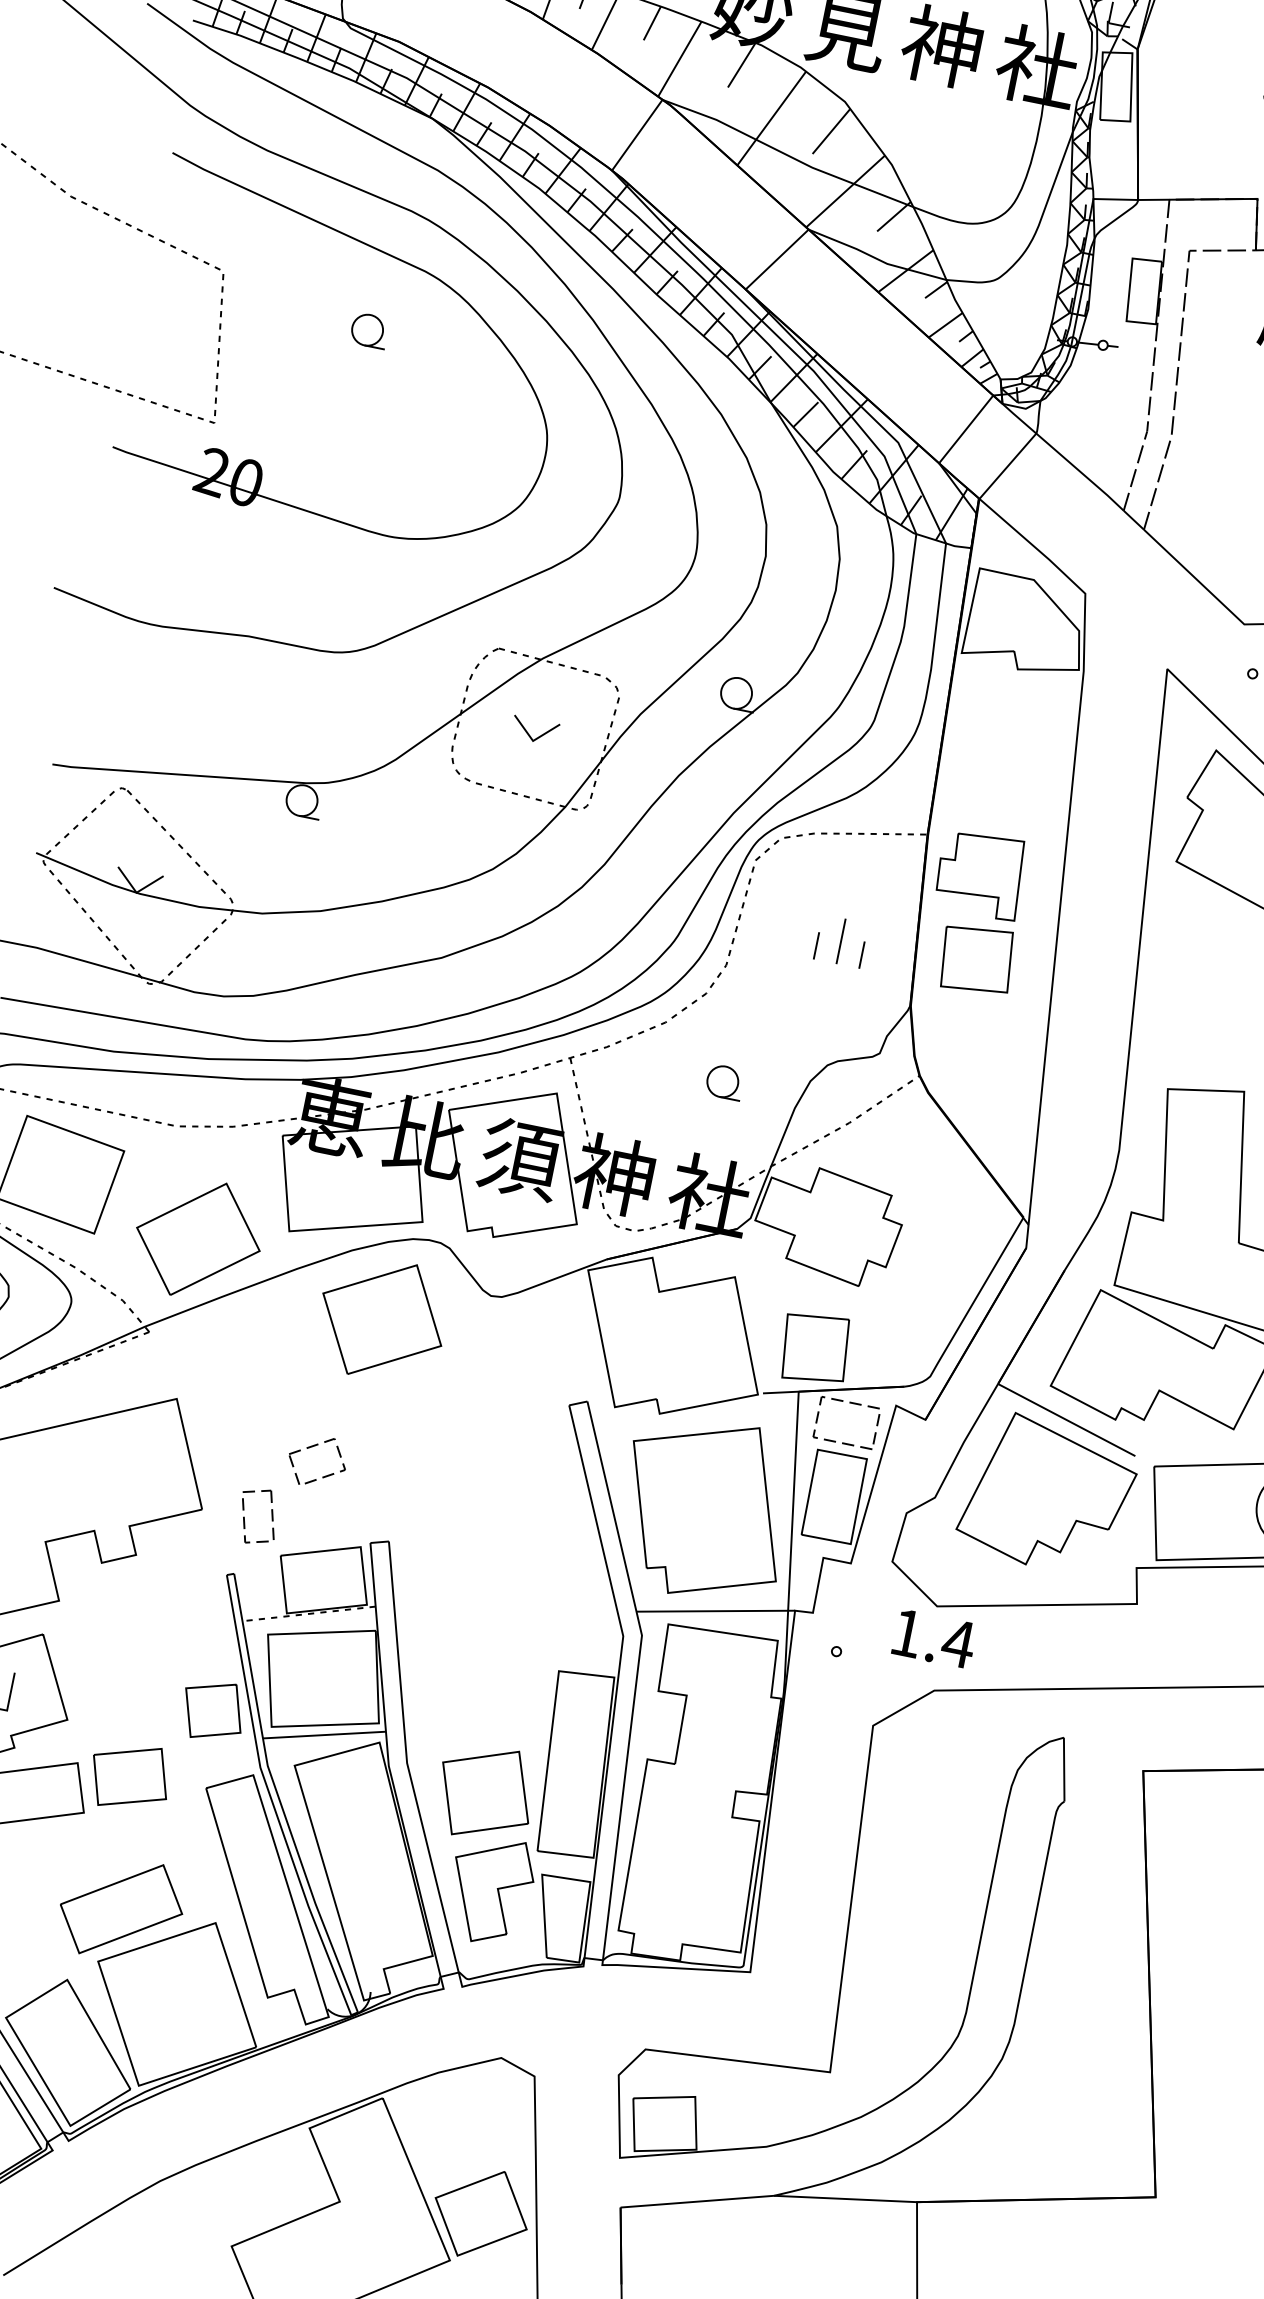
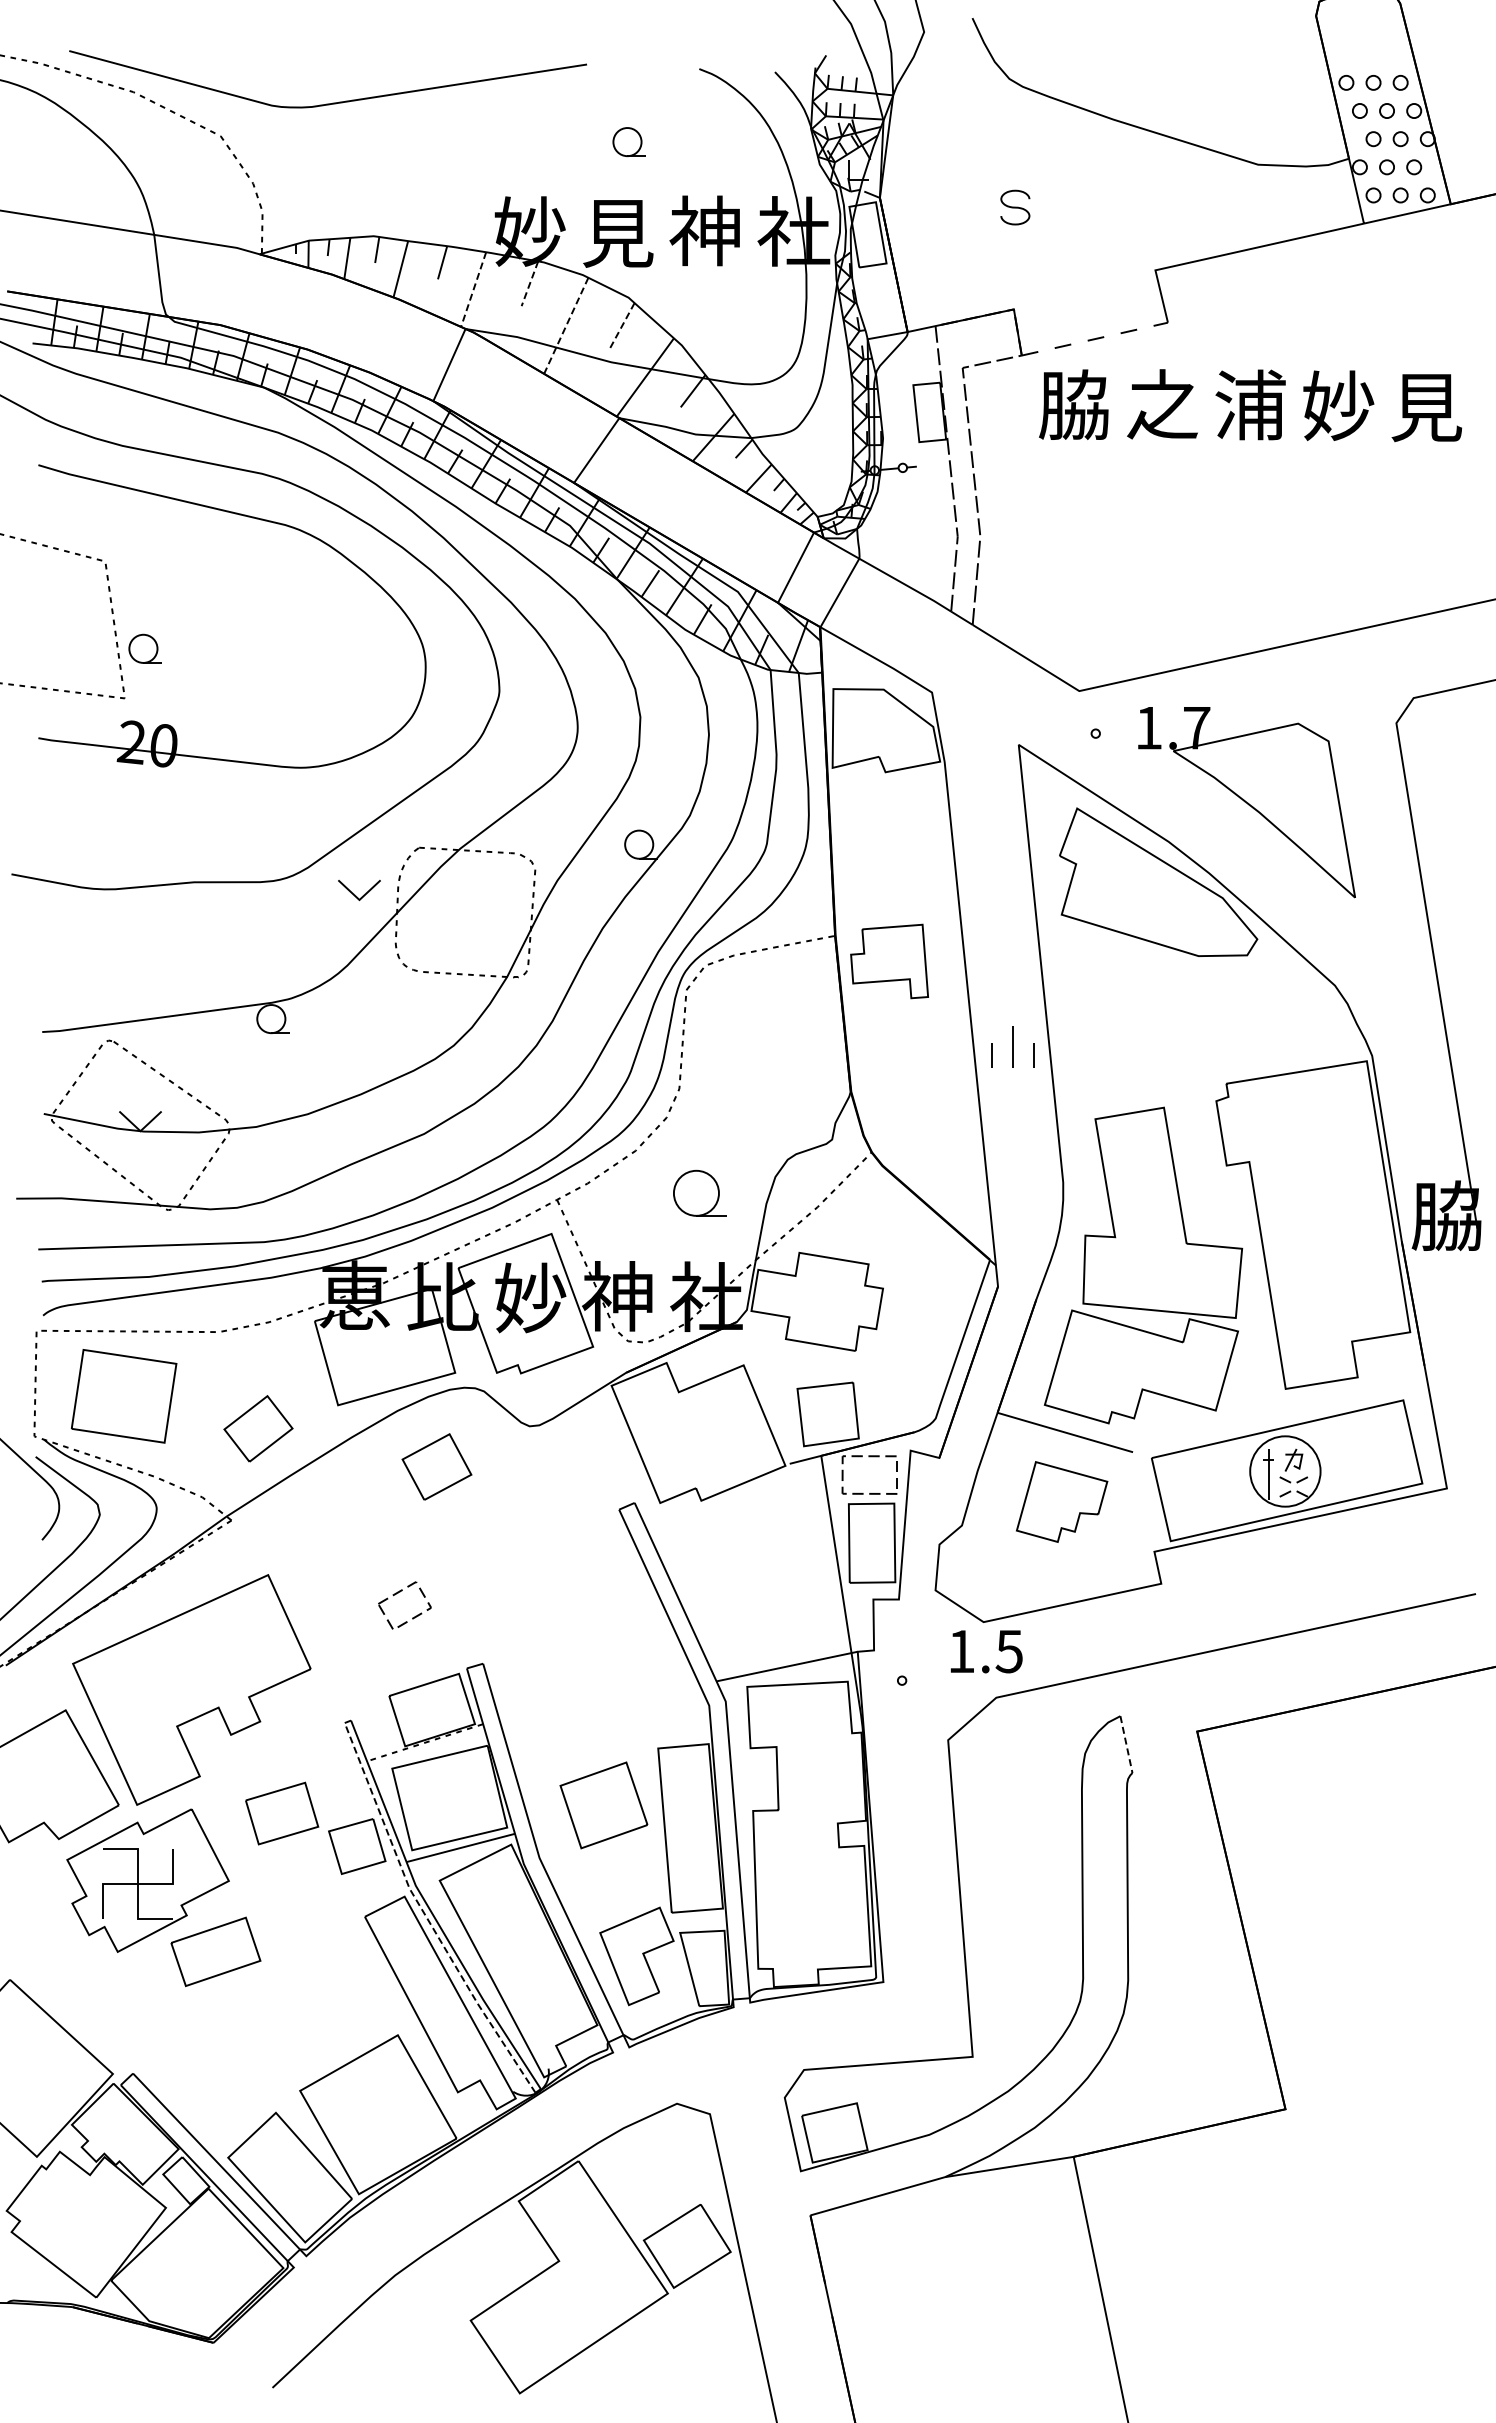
line: (679, 60) -> (473, 290), solid -> dashed
line: (741, 64) -> (529, 283), solid -> dashed
line: (772, 118) -> (566, 325), solid -> dashed
line: (831, 131) -> (621, 326), solid -> dashed
part: (368, 330) -> (144, 648), moved
part: (535, 730) -> (359, 890), moved
part: (840, 940) -> (1012, 1046), moved
part: (976, 959) -> (901, 1038), removed
part: (723, 1082) -> (698, 1193), size x1.6
text: (520, 1157) -> (530, 1297), 須 -> 妙
part: (198, 1238) -> (258, 1428), size x0.6
part: (381, 1318) -> (436, 1466), size x0.6
part: (1047, 1493) -> (1061, 1501), size x0.6
part: (705, 1508) -> (759, 1576), removed
part: (245, 1517) -> (350, 1668), removed
text: (958, 1643) -> (1009, 1651), 1.4 -> 1.5
line: (1064, 1770) -> (1126, 1745), solid -> dashed
part: (130, 1776) -> (282, 1813), moved
part: (485, 1793) -> (603, 1805), moved
line: (271, 1800) -> (425, 1915), solid -> dashed
part: (121, 1908) -> (311, 2039), removed

